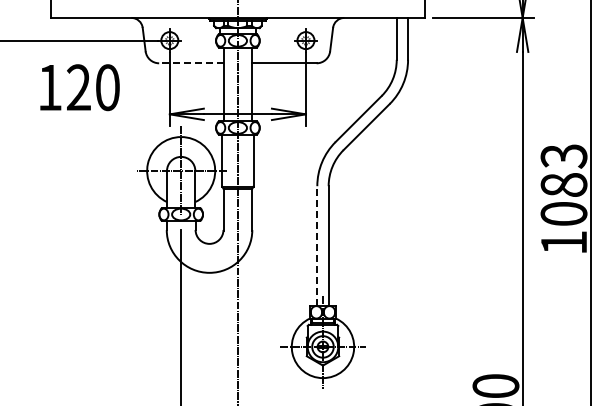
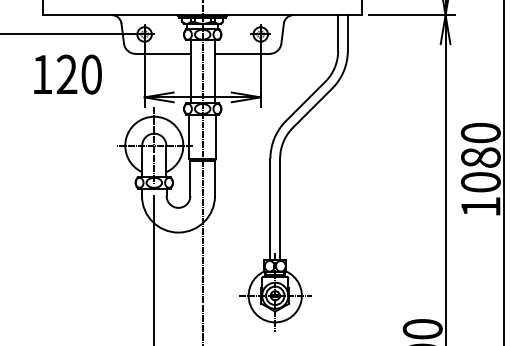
line: (190, 63) -> (162, 54), dashed -> solid
text: (563, 156) -> (480, 133), 1083 -> 1080
line: (317, 245) -> (270, 209), dashed -> solid

